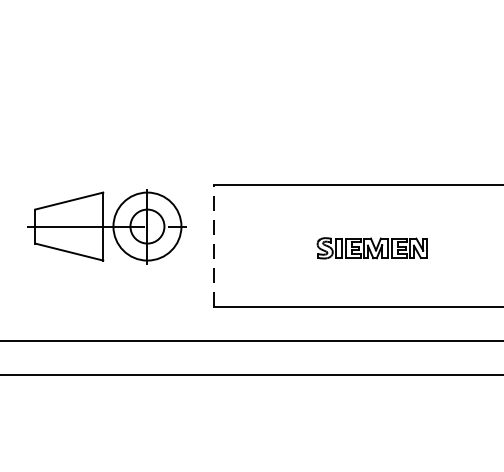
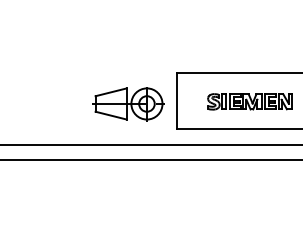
part: (107, 227) -> (128, 104), moved
line: (214, 245) -> (177, 100), dashed -> solid
part: (371, 247) -> (249, 101), size x1.67

